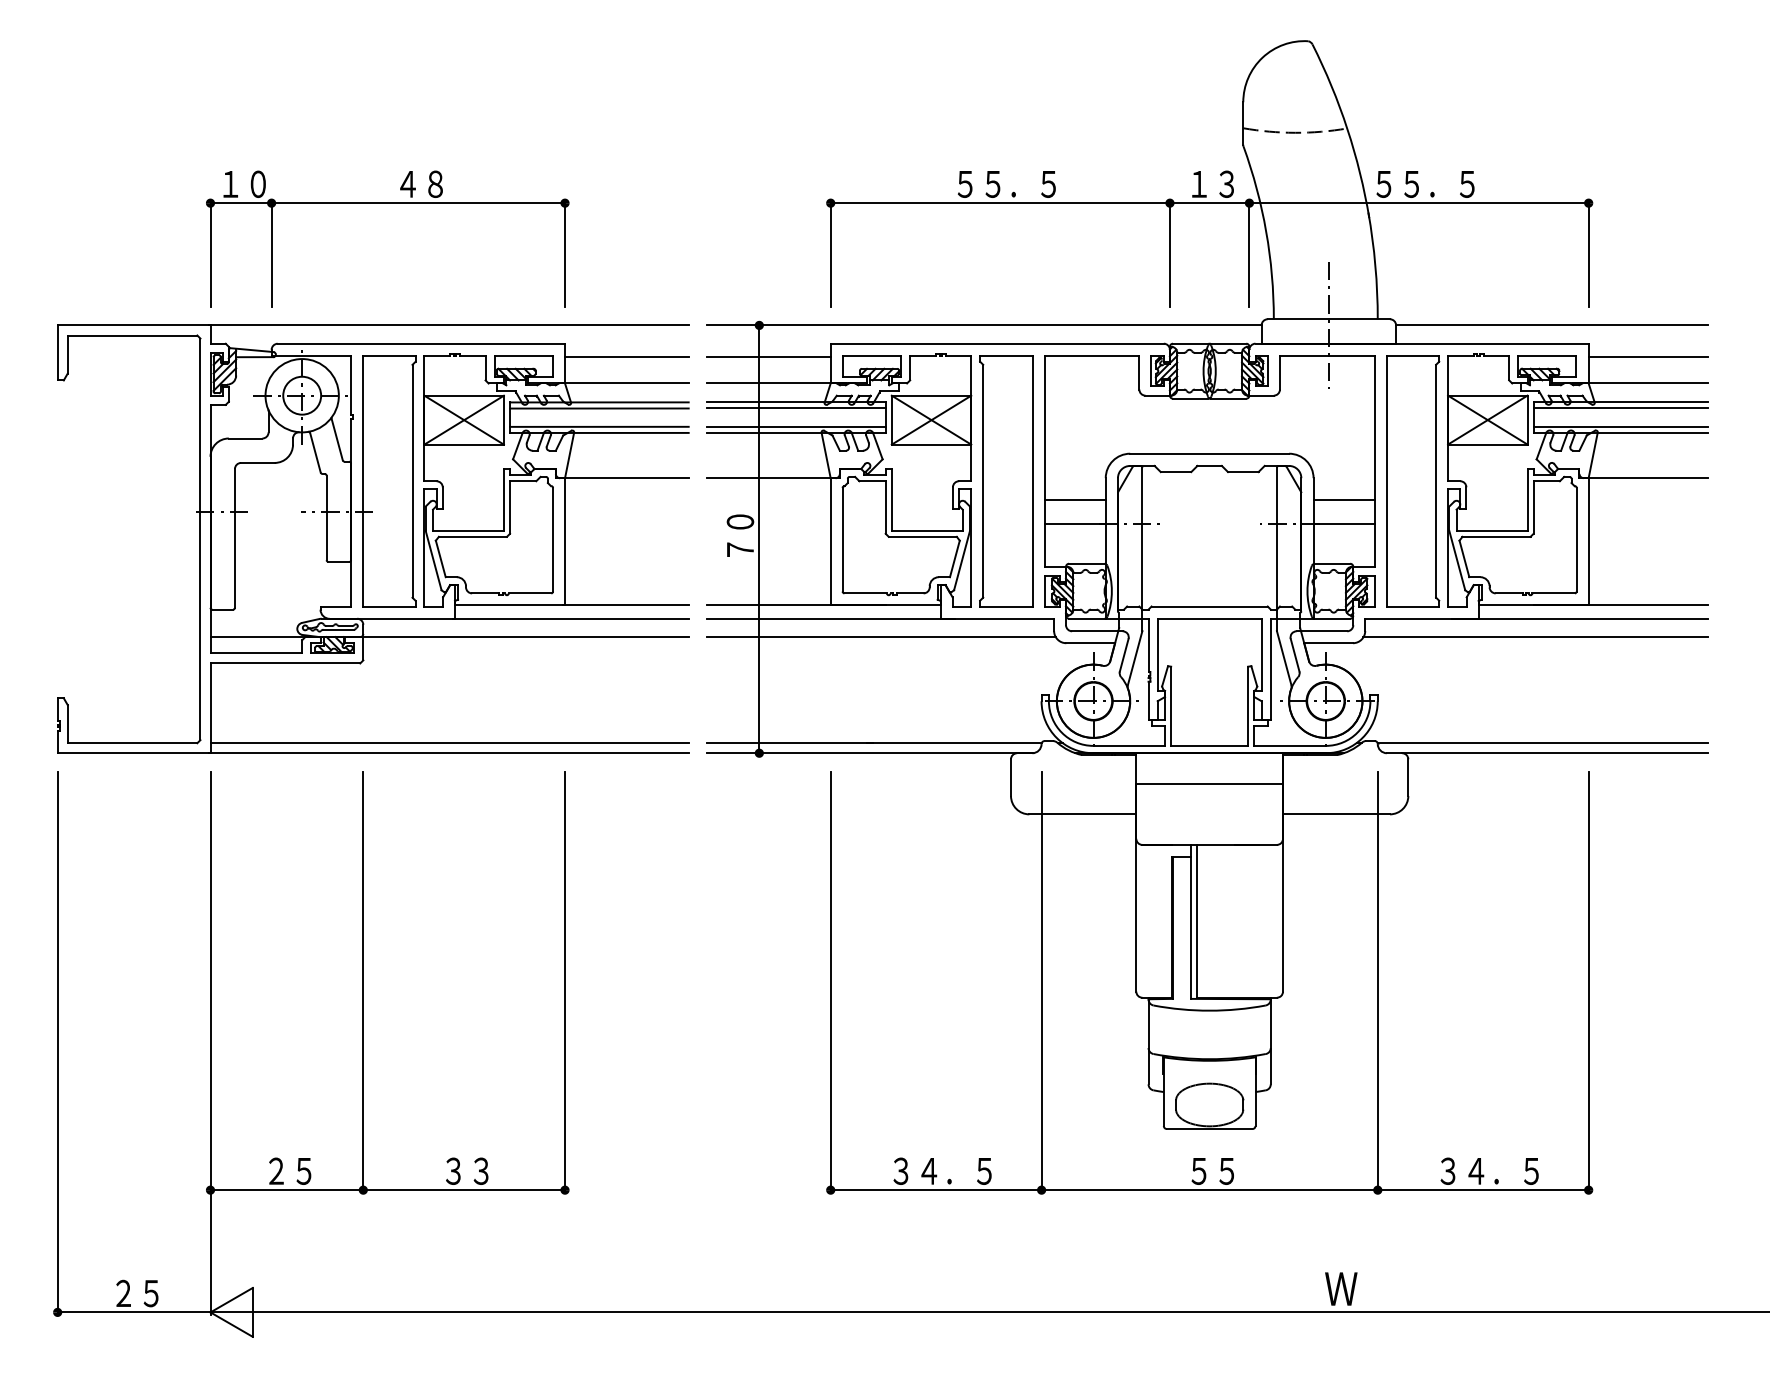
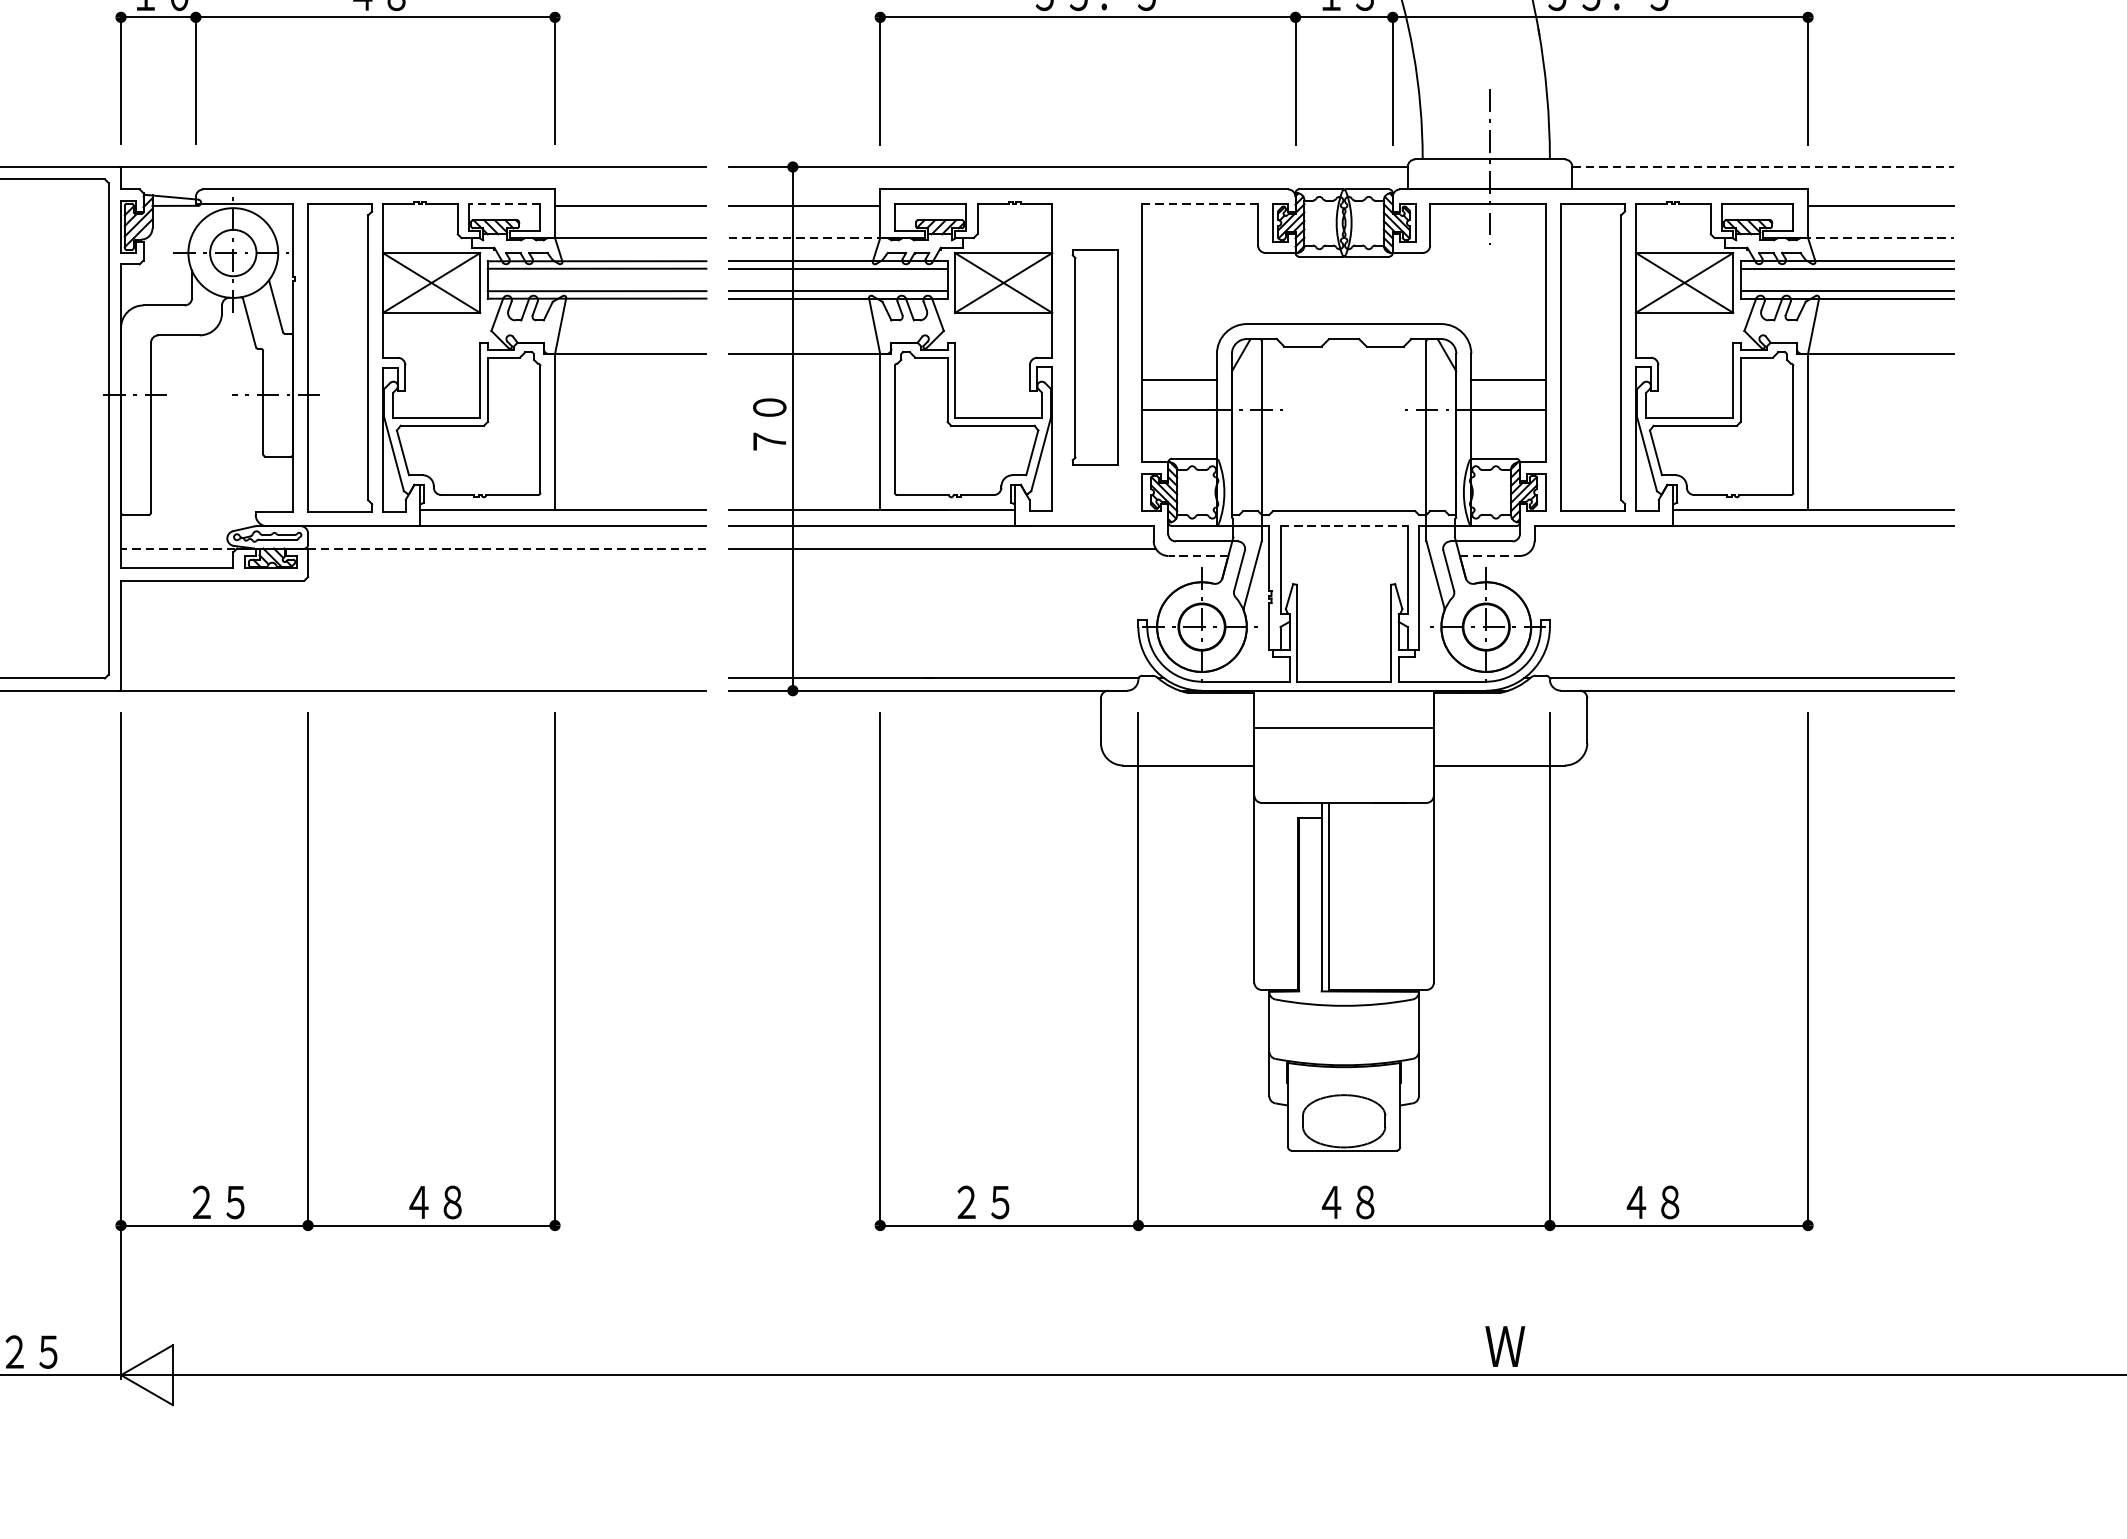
line: (1551, 325) -> (1762, 167), solid -> dashed
line: (523, 355) -> (504, 203), solid -> dashed
line: (1091, 355) -> (1199, 203), solid -> dashed
line: (777, 383) -> (815, 238), solid -> dashed
line: (1641, 383) -> (1872, 238), solid -> dashed
part: (1006, 481) -> (1095, 358), size x0.7
line: (1209, 618) -> (1343, 525), solid -> dashed
line: (449, 637) -> (413, 549), solid -> dashed
line: (1535, 637) -> (1742, 549), removed
line: (1090, 643) -> (1198, 556), solid -> dashed
line: (1329, 643) -> (1490, 556), solid -> dashed
line: (449, 743) -> (413, 678), removed
text: (467, 1170) -> (435, 1201), ３３ -> ４８
text: (1212, 1170) -> (1347, 1201), ５５ -> ４８
text: (1489, 1170) -> (1686, 1201), ３４．５ -> ４８
text: (942, 1171) -> (1017, 1202), ３４．５ -> ２５

